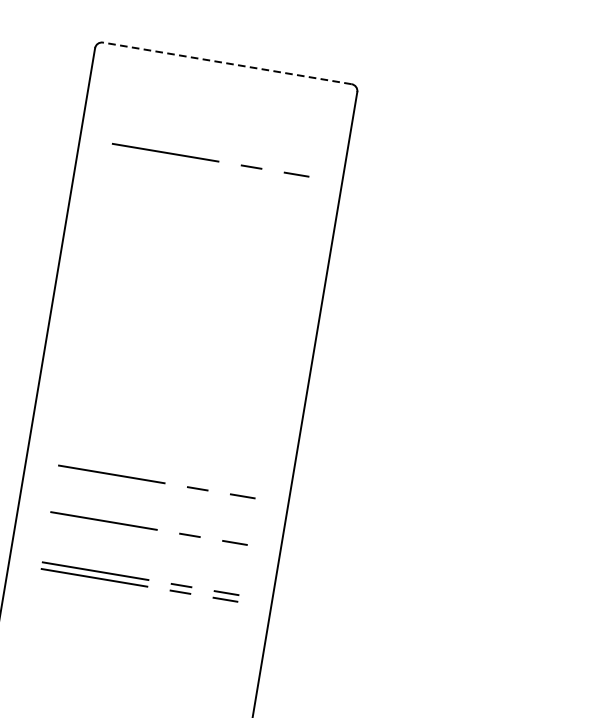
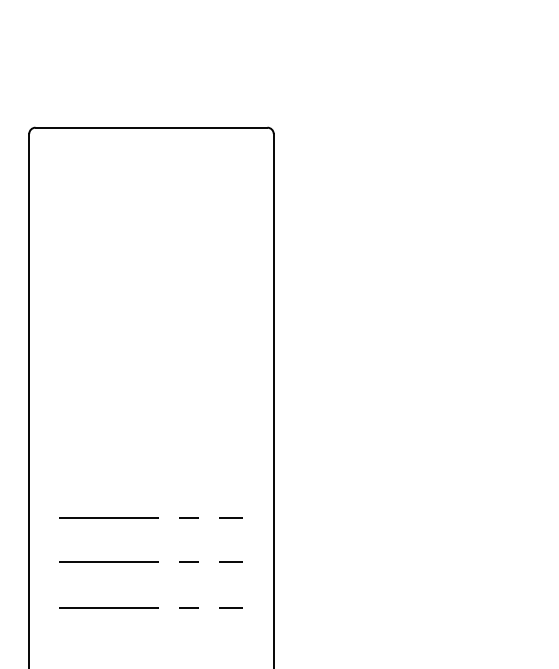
line: (227, 63) -> (151, 127), dashed -> solid
line: (210, 159) -> (150, 217), removed
line: (138, 585) -> (150, 614), removed

